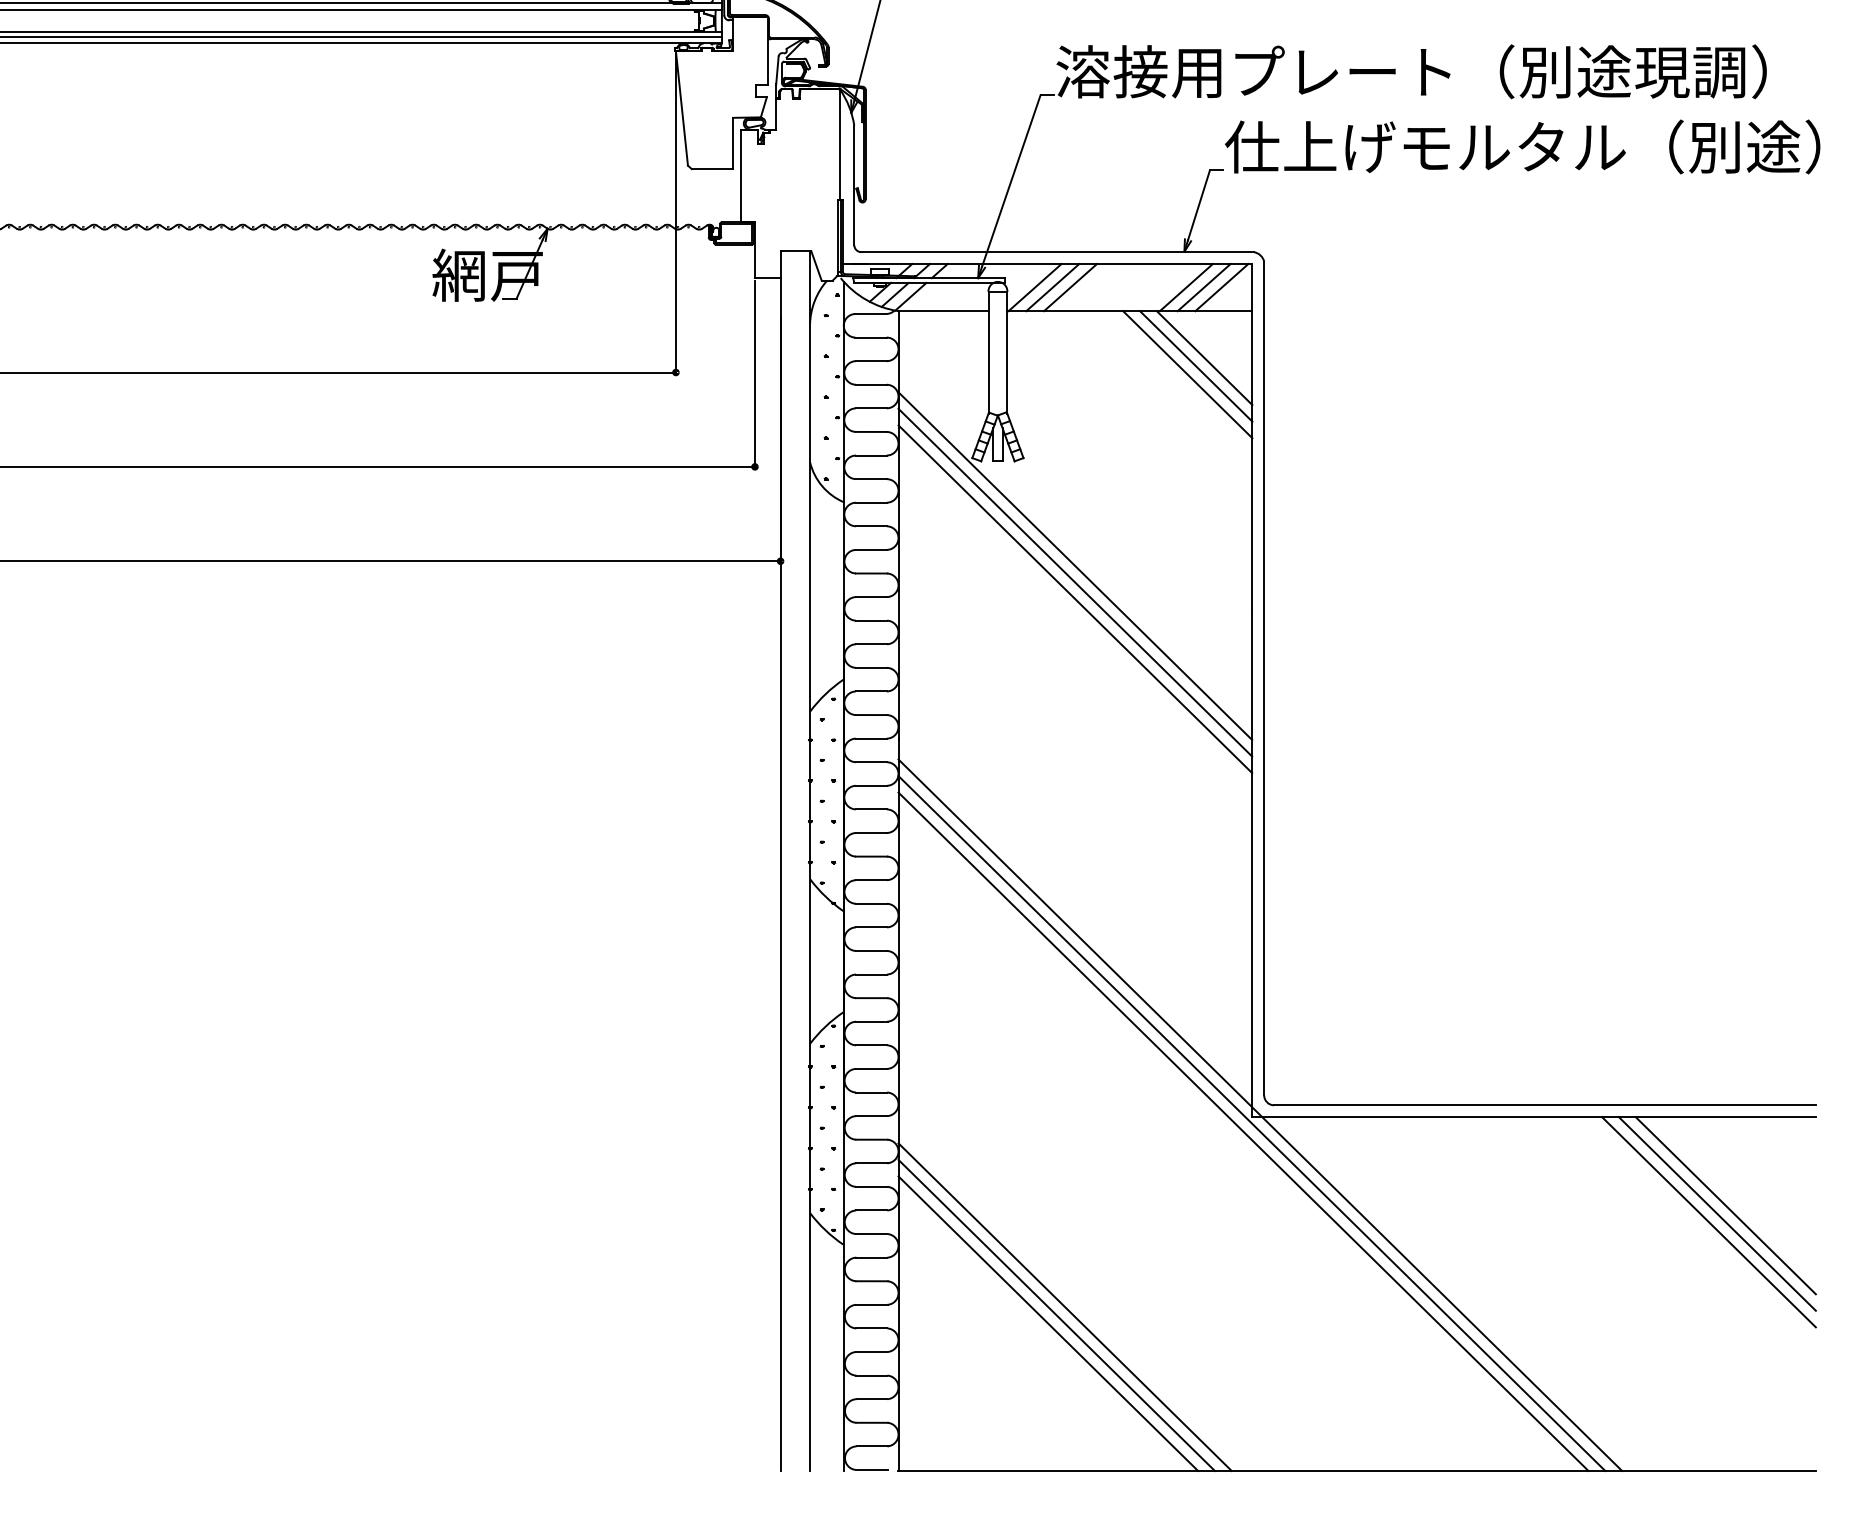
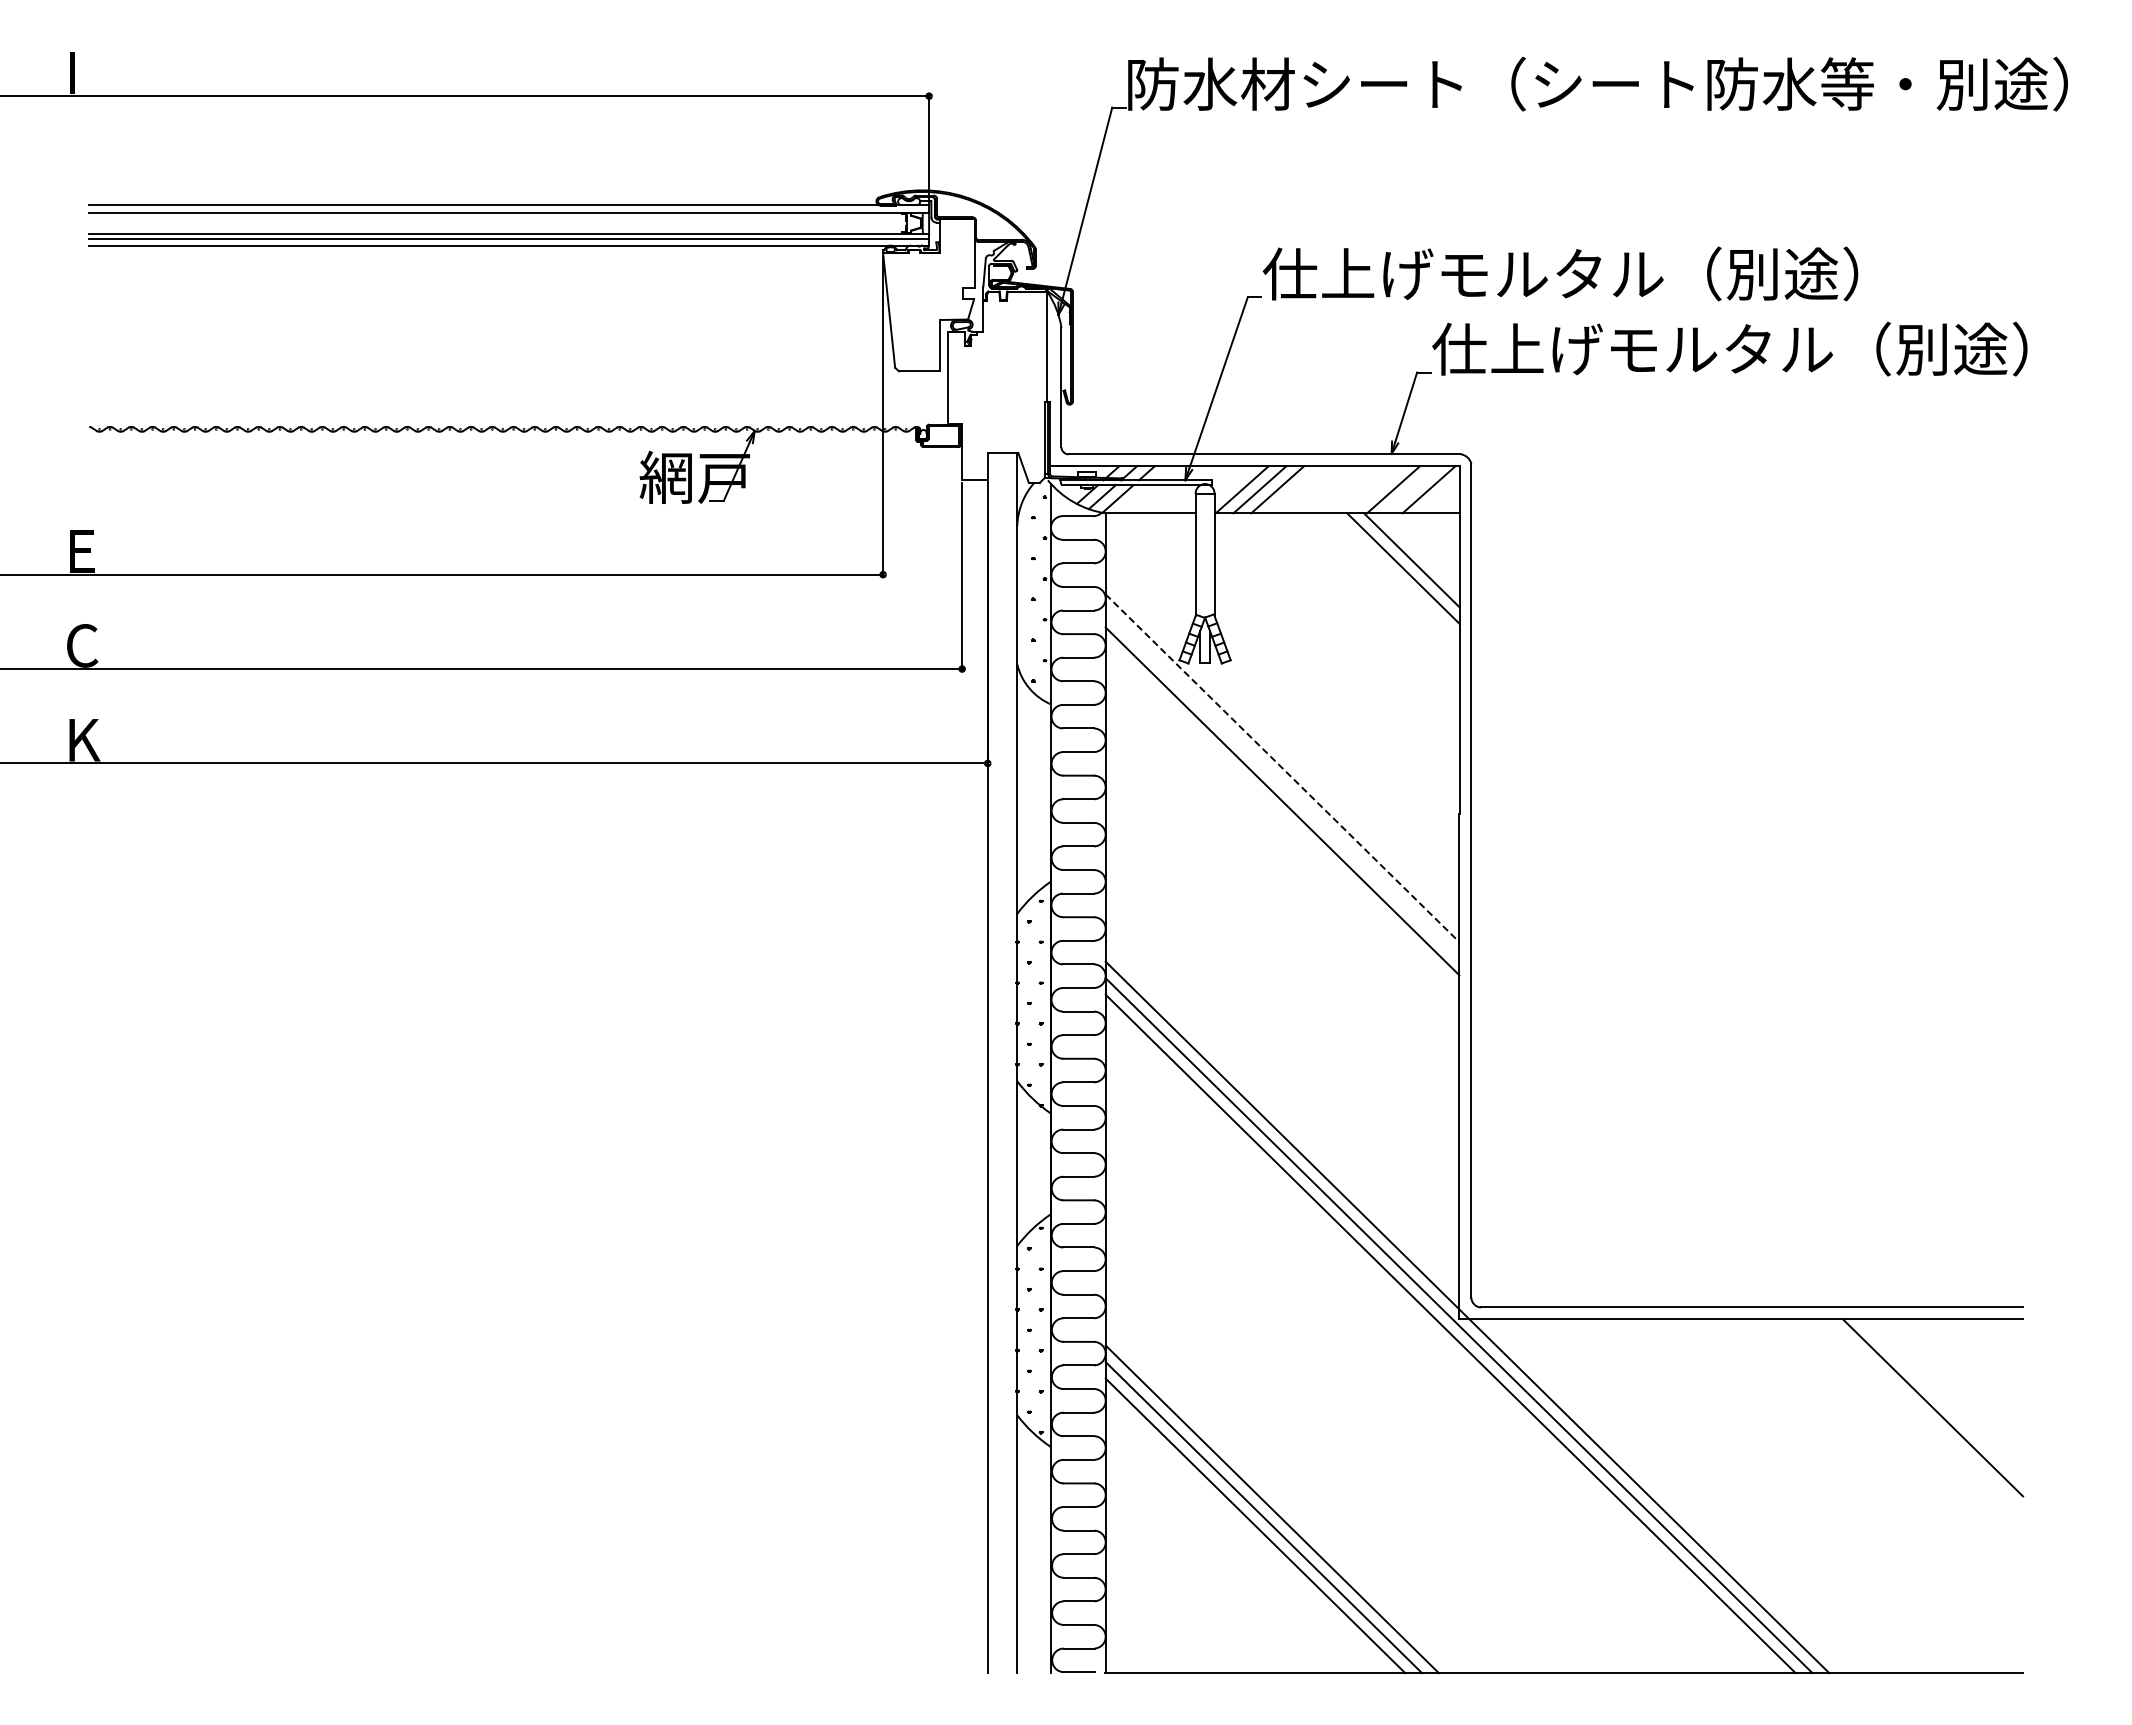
text: (1410, 71) -> (1617, 273), 溶接用プレート（別途現調） -> 仕上げモルタル（別途）
line: (1203, 287) -> (1410, 489), removed
line: (1187, 374) -> (1394, 576), removed
line: (1075, 566) -> (1282, 768), solid -> dashed
line: (1075, 582) -> (1282, 784), removed
line: (1717, 1213) -> (1924, 1415), removed
line: (1709, 1222) -> (1916, 1424), removed

